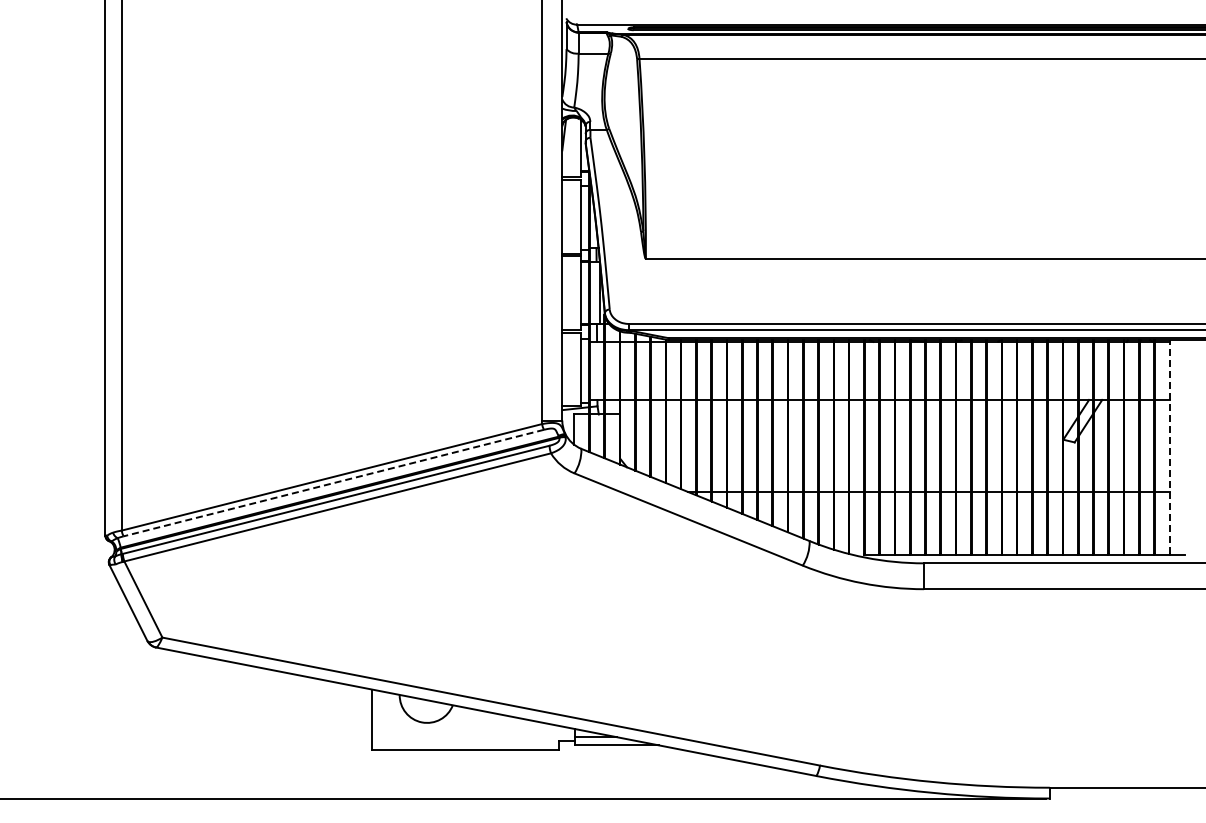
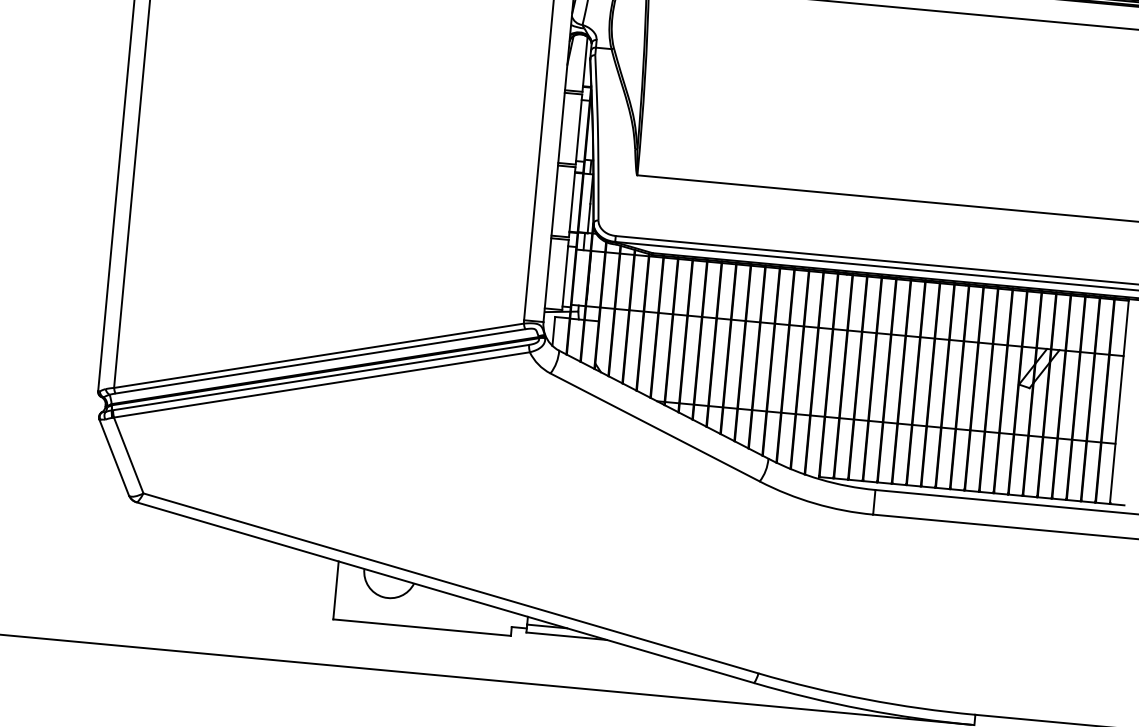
line: (1169, 447) -> (1119, 401), dashed -> solid
line: (333, 483) -> (320, 361), dashed -> solid

